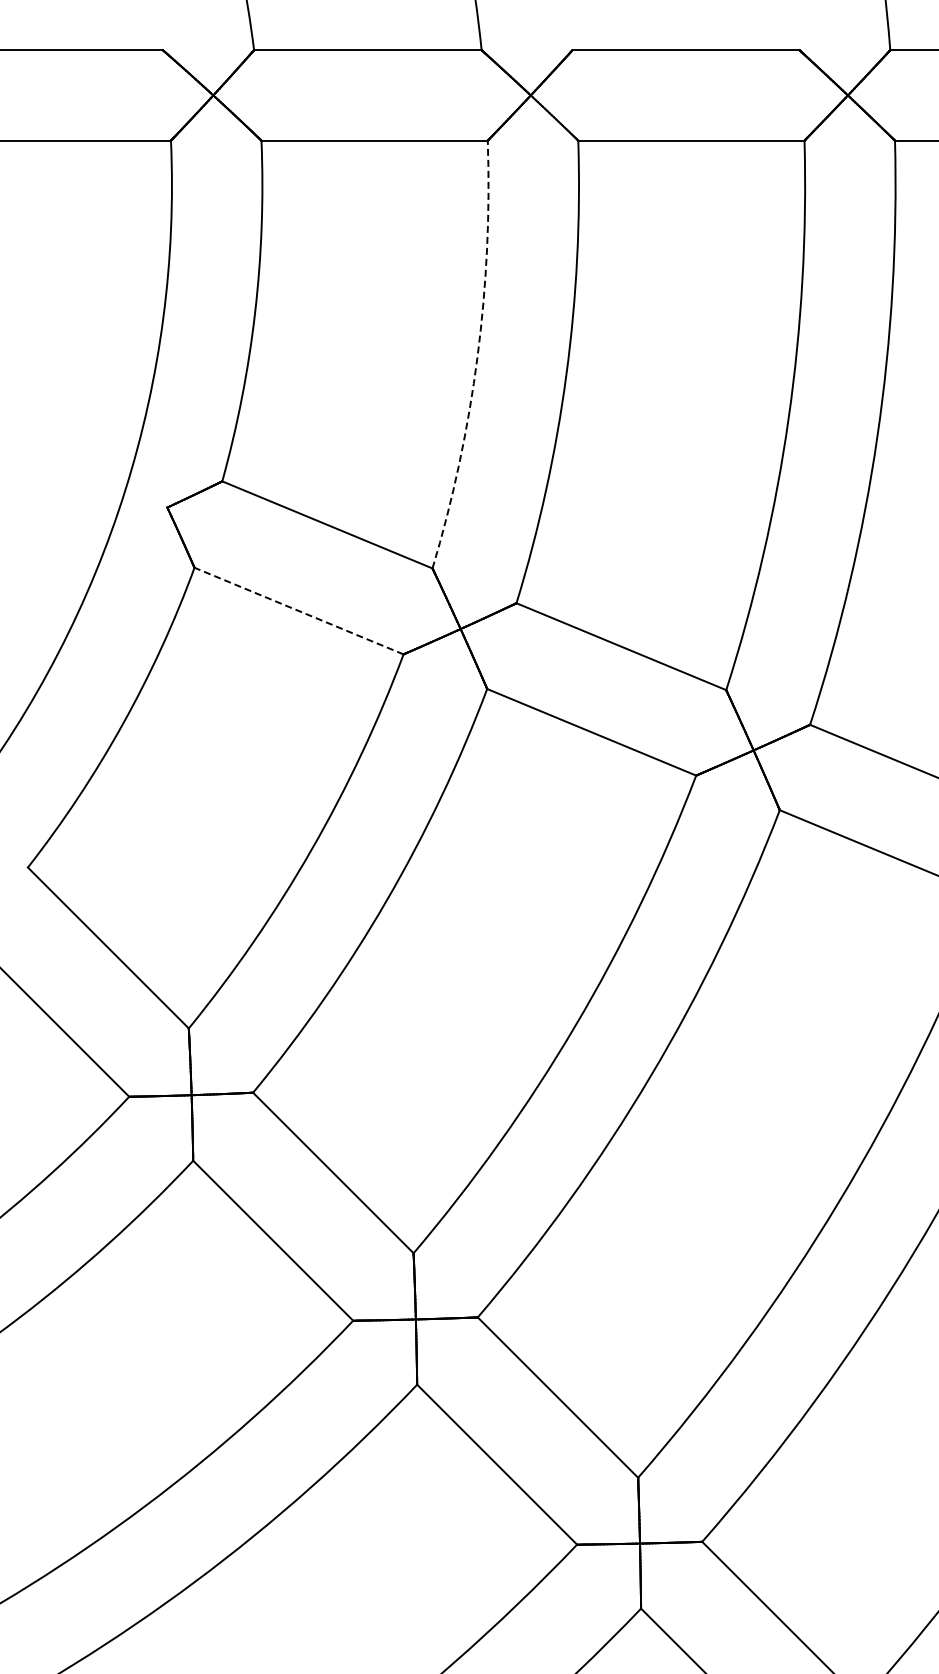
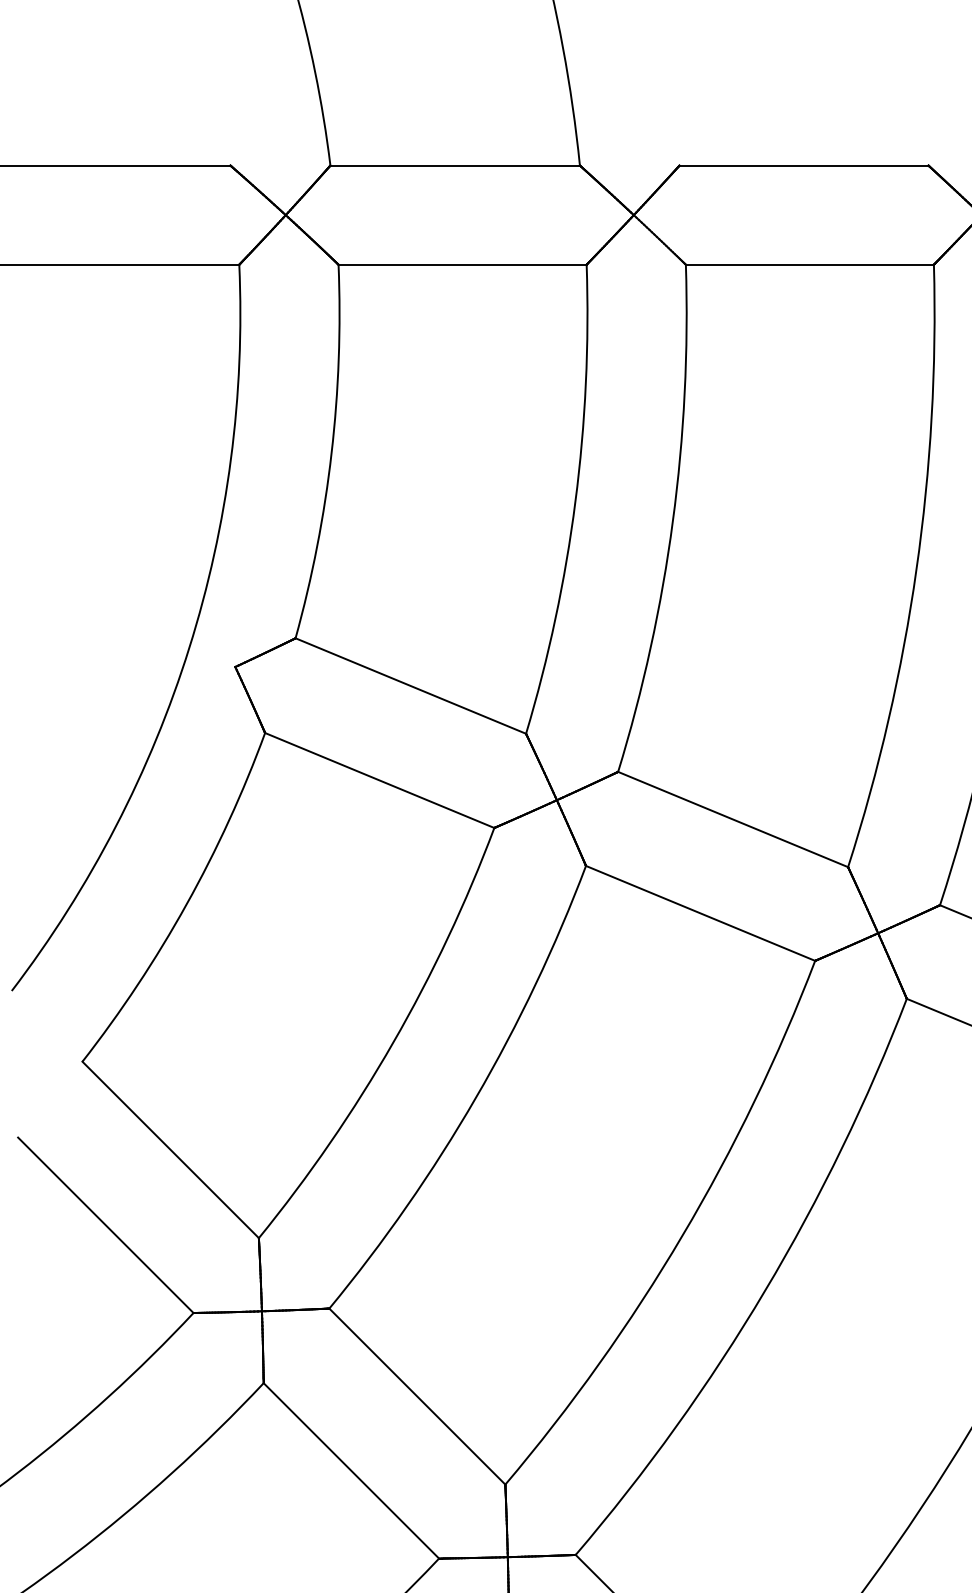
arc: (477, 356) -> (575, 501), dashed -> solid
line: (298, 610) -> (379, 779), dashed -> solid

